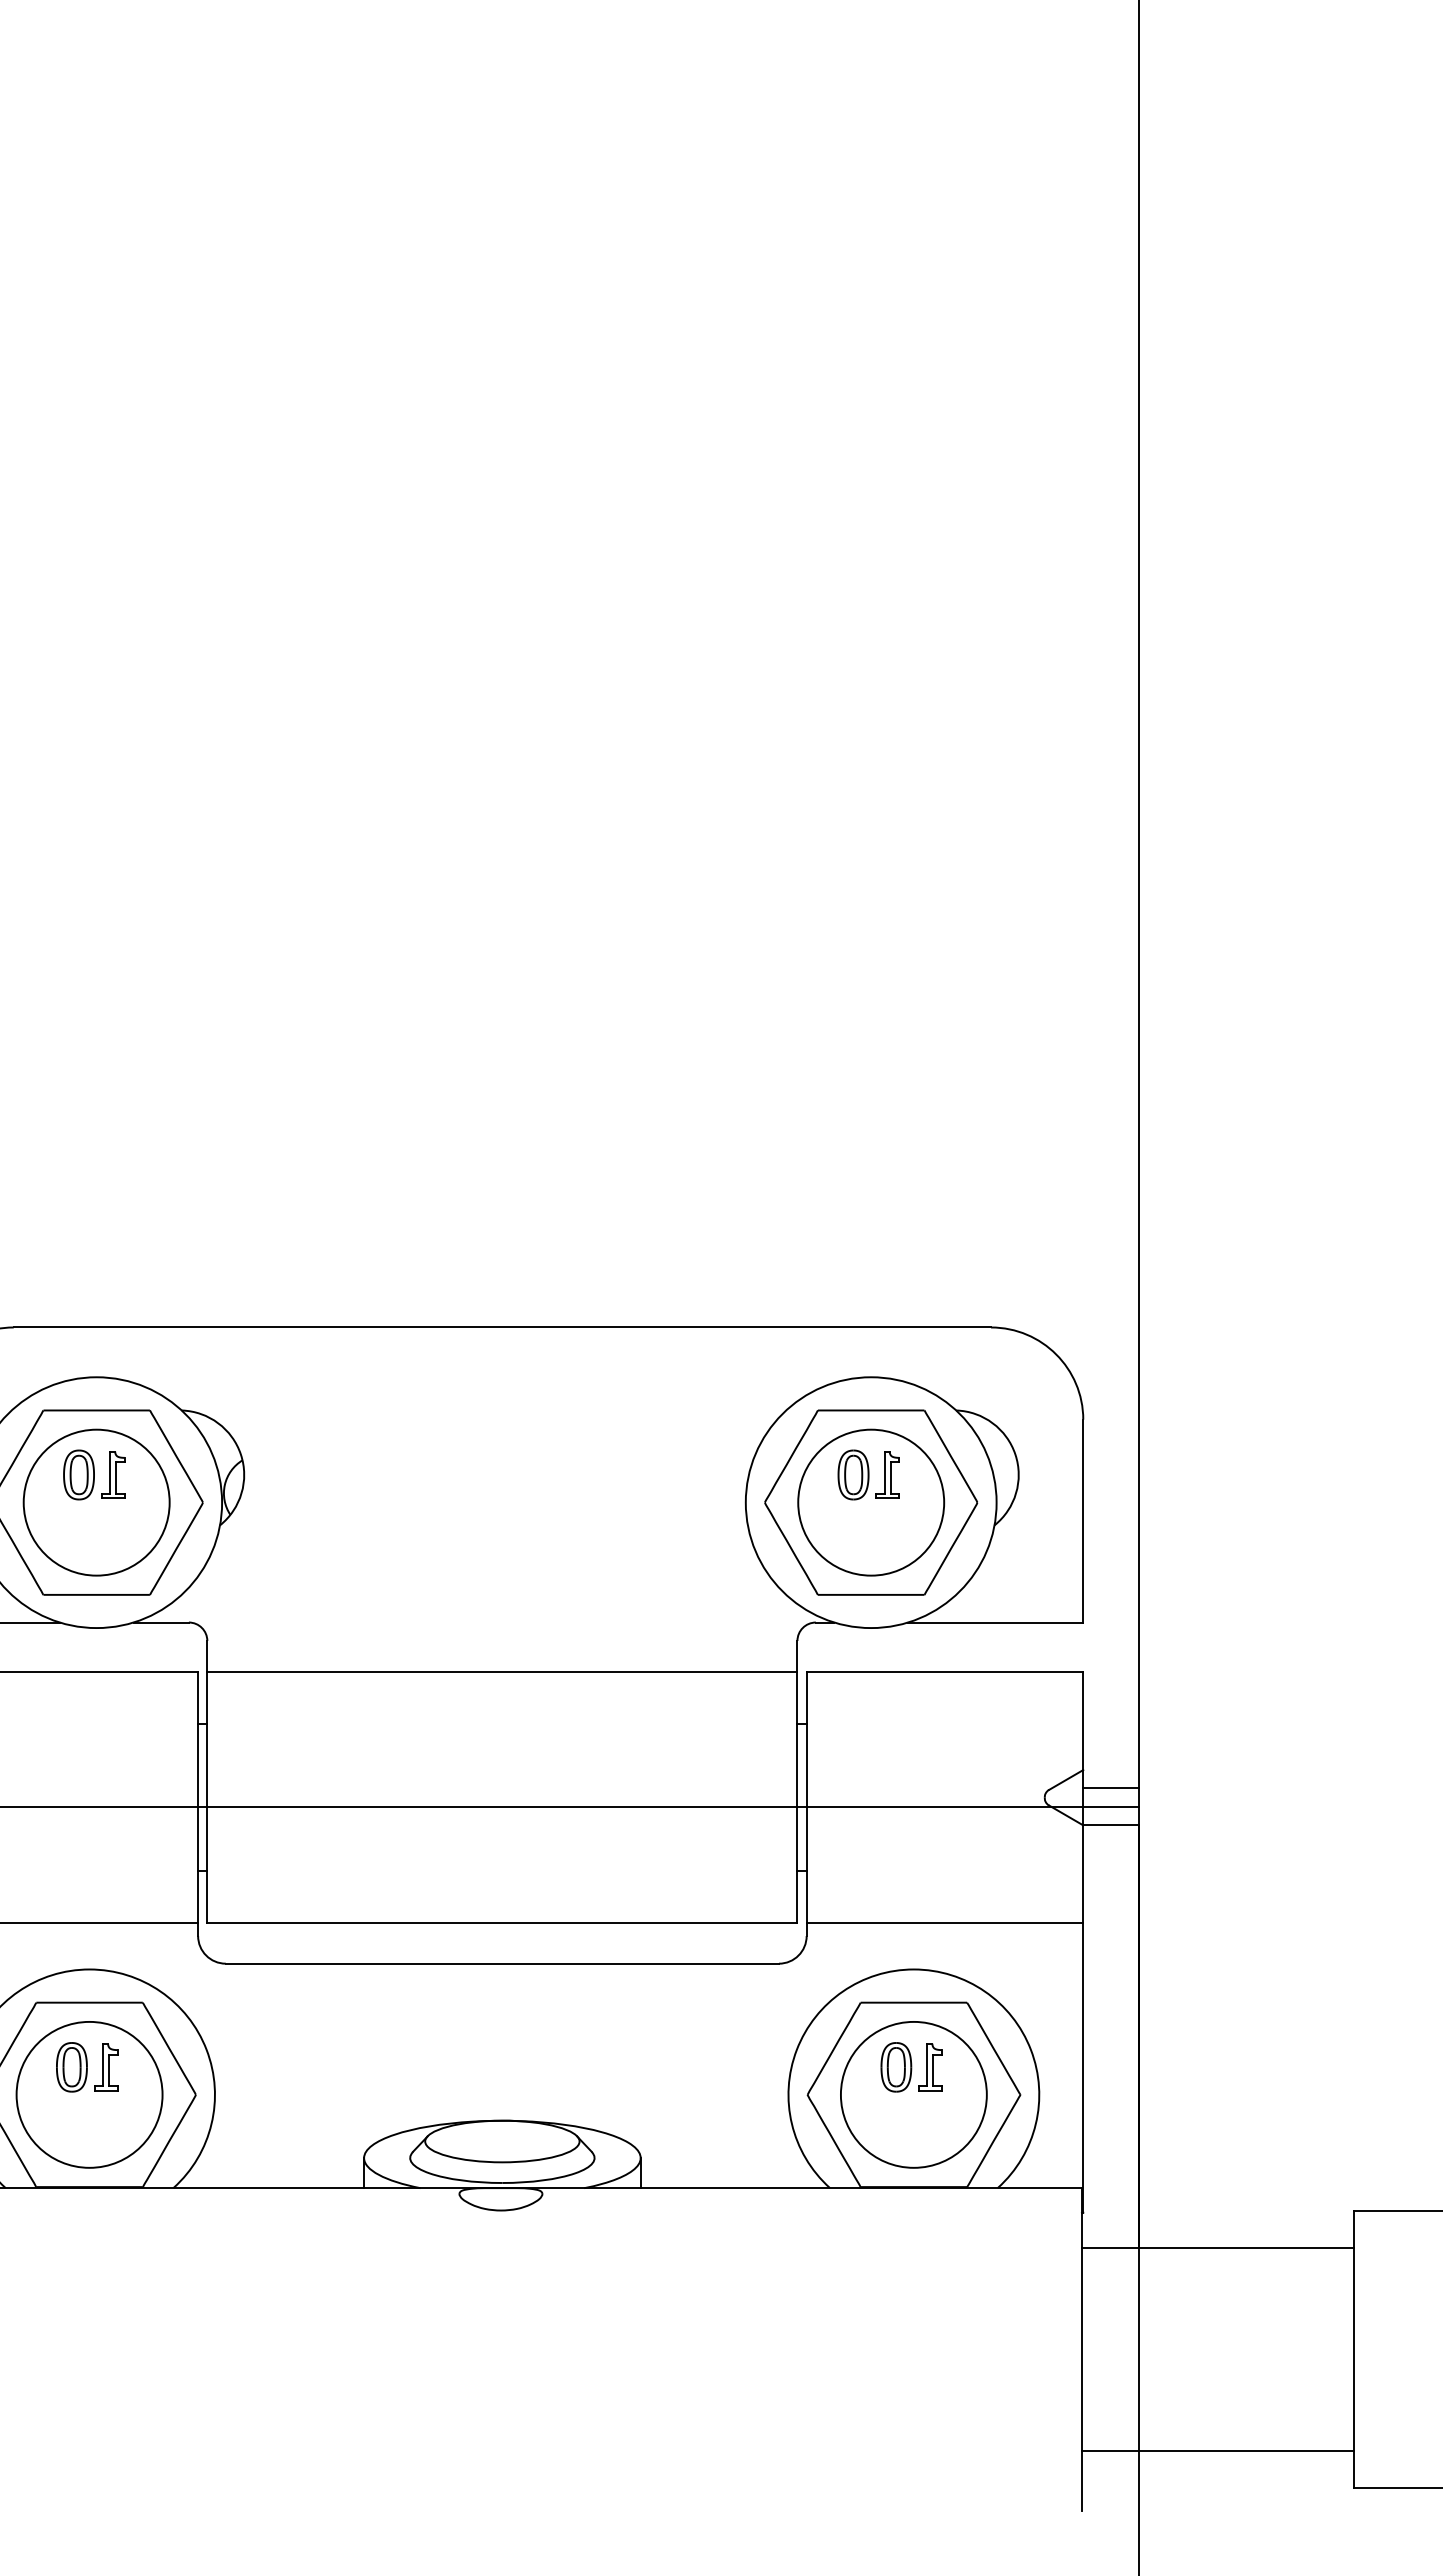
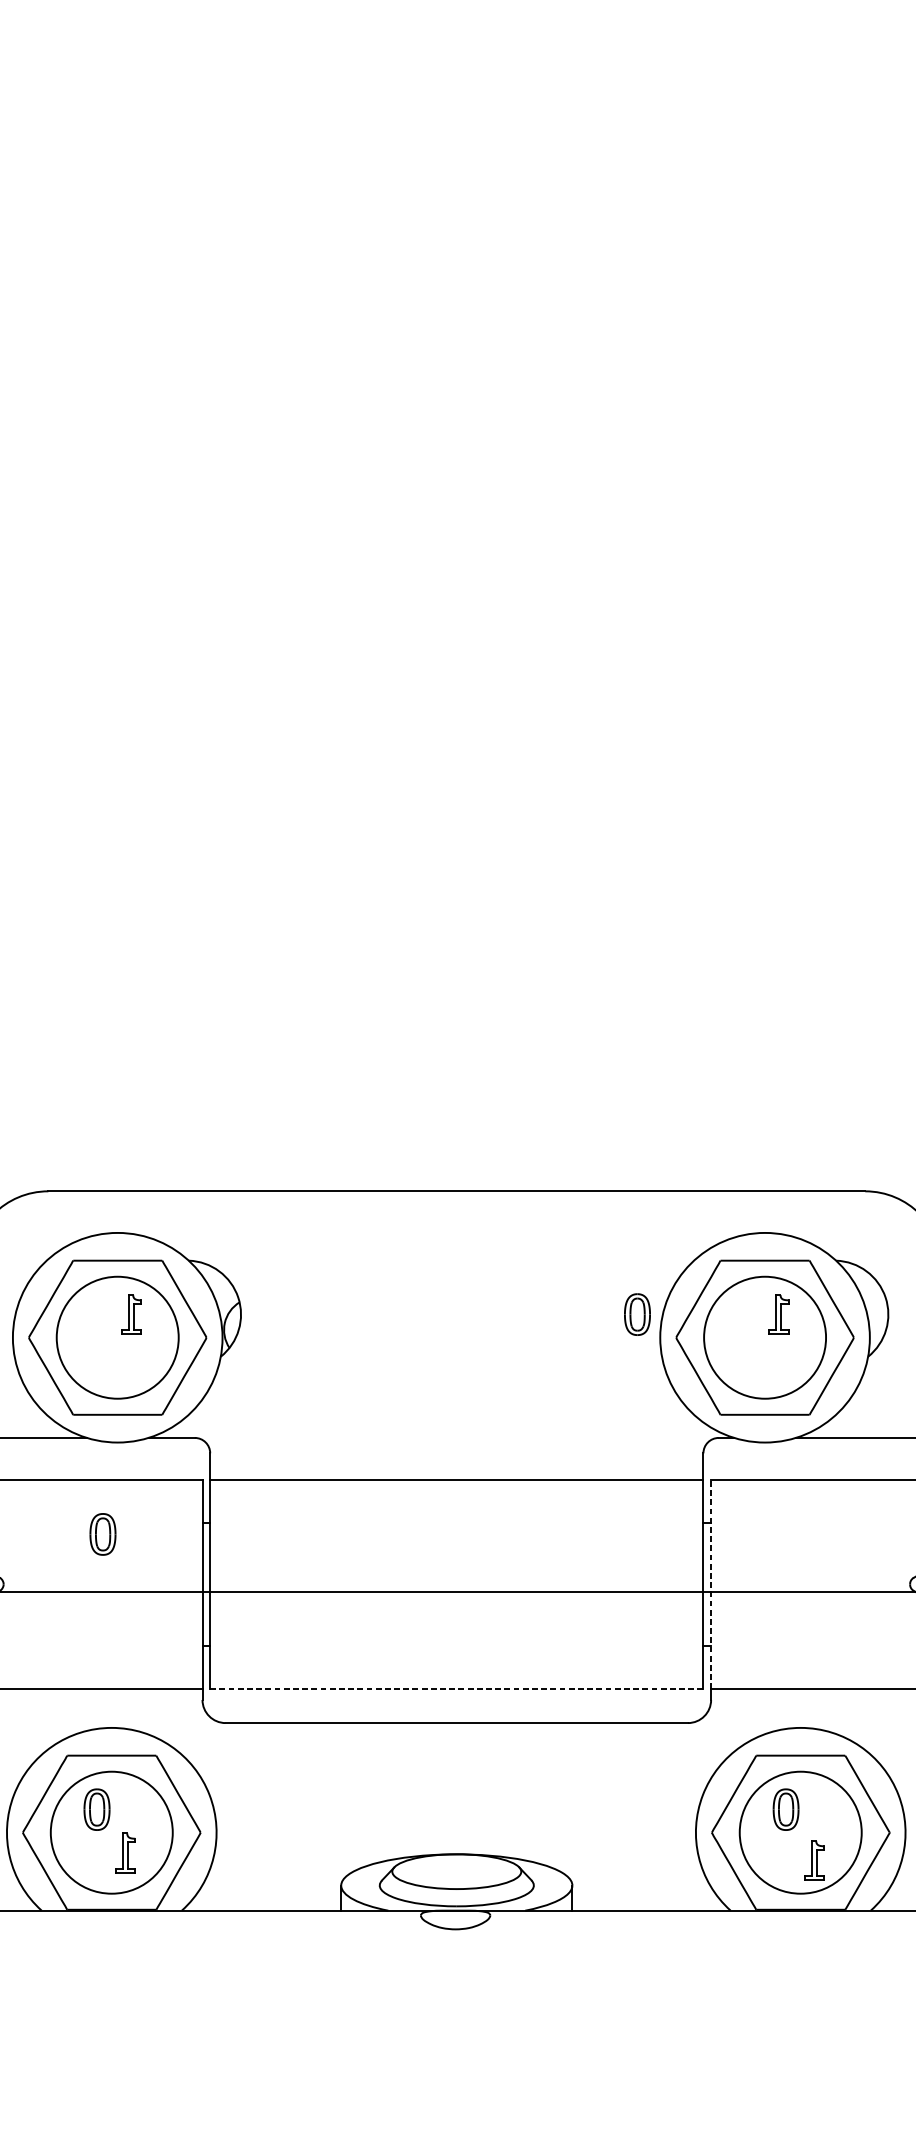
part: (78, 1474) -> (102, 1534), moved
part: (853, 1474) -> (637, 1314), moved
line: (806, 1797) -> (710, 1584), solid -> dashed
line: (502, 1923) -> (456, 1689), solid -> dashed
part: (106, 2067) -> (125, 1853), moved
part: (930, 2067) -> (814, 1860), moved

